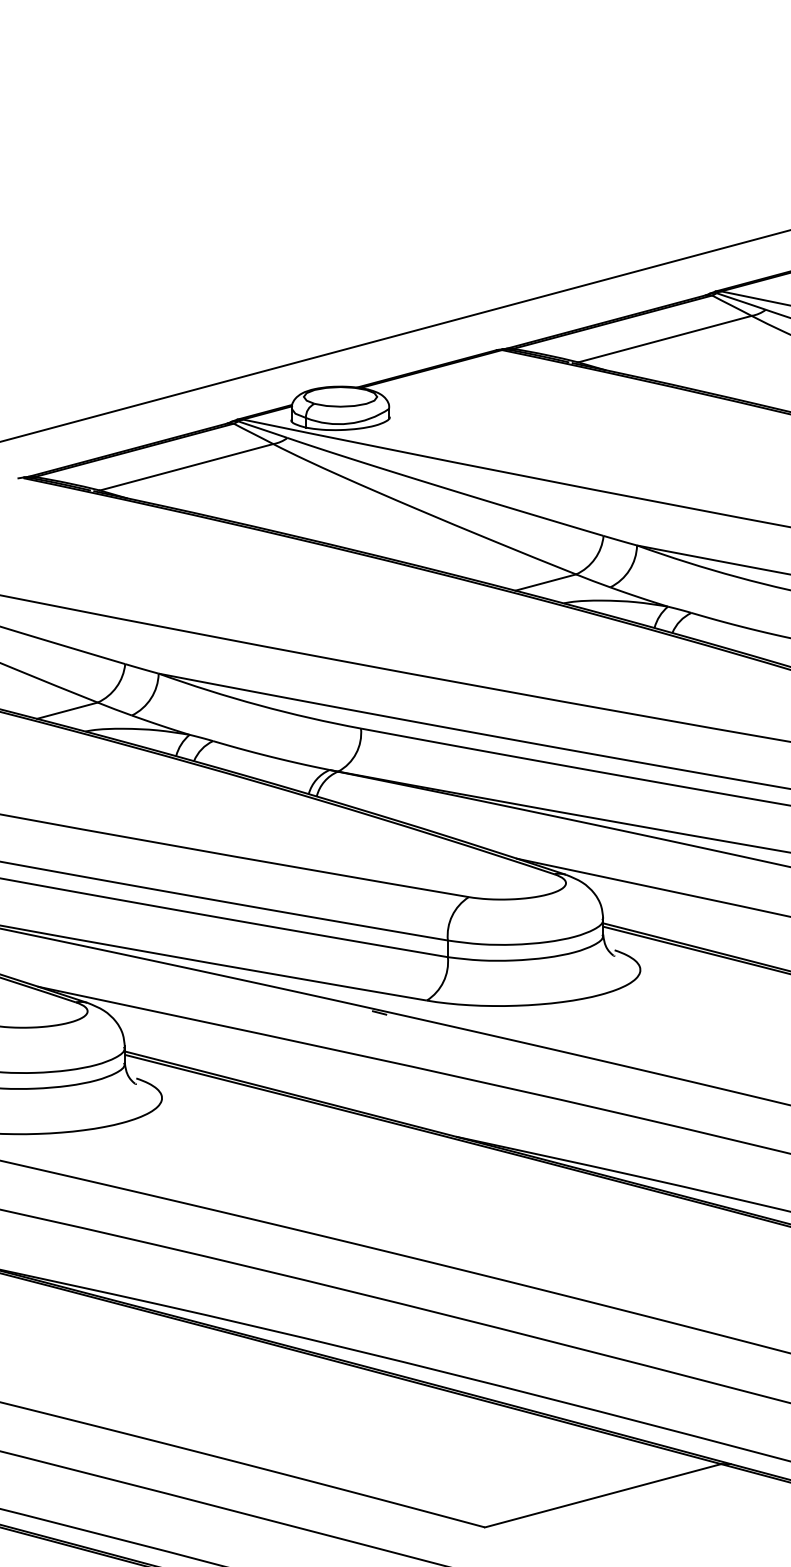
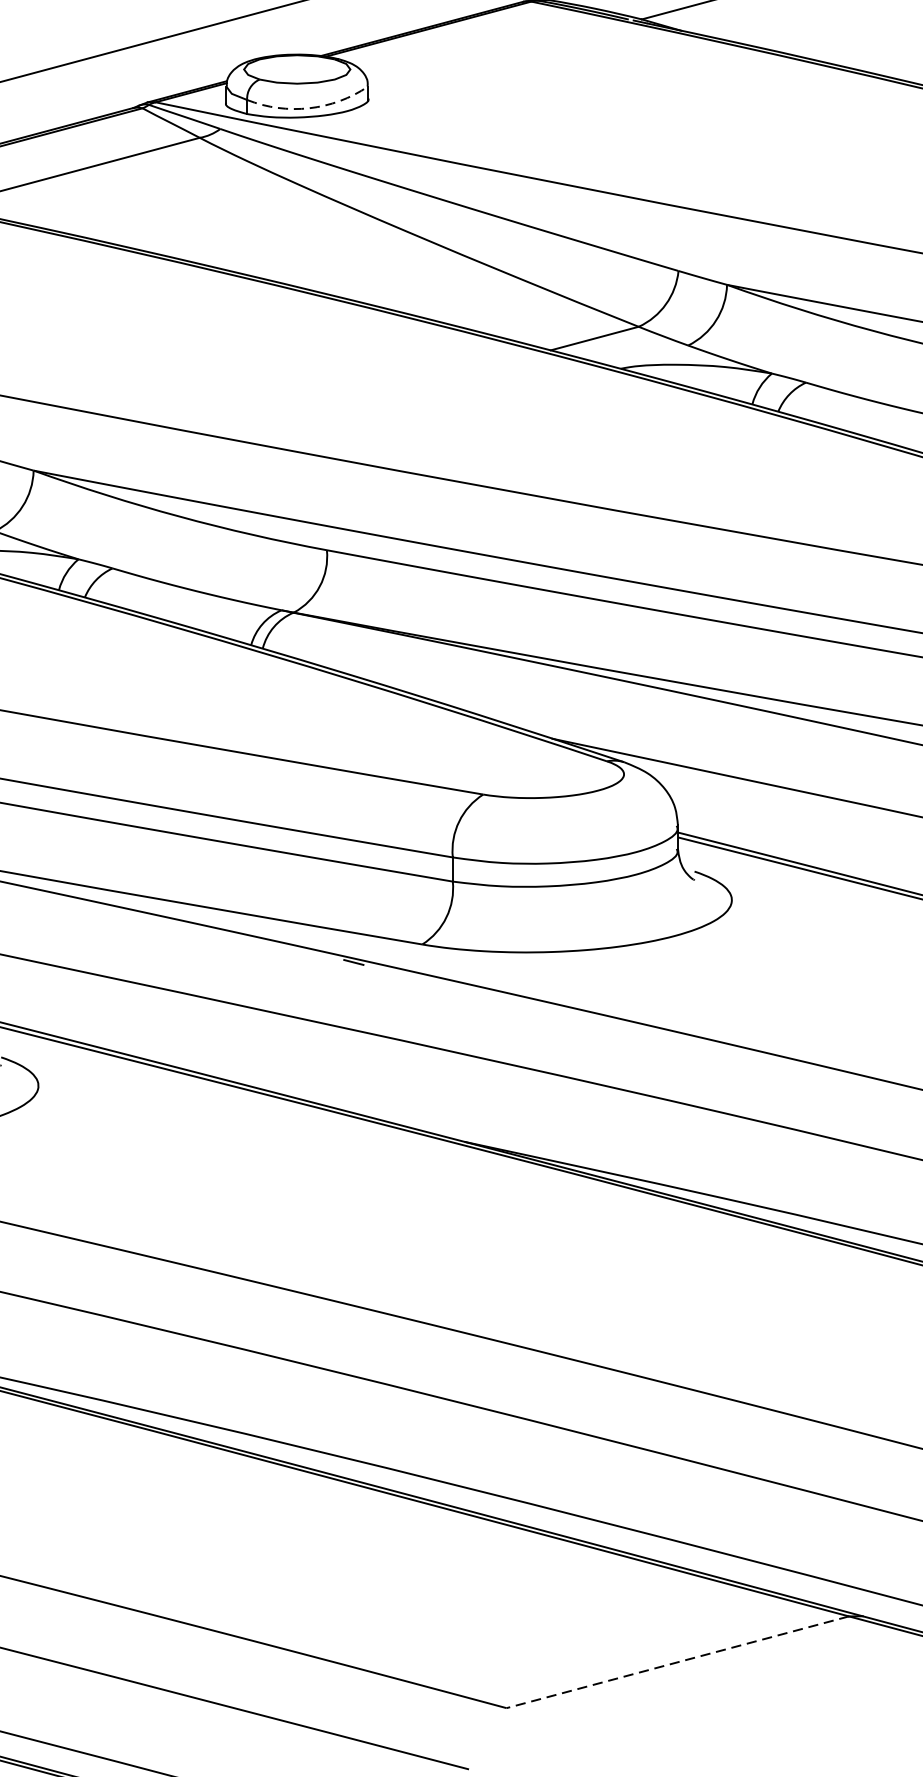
arc: (348, 423) -> (308, 108), solid -> dashed
line: (602, 1495) -> (676, 1661), solid -> dashed

